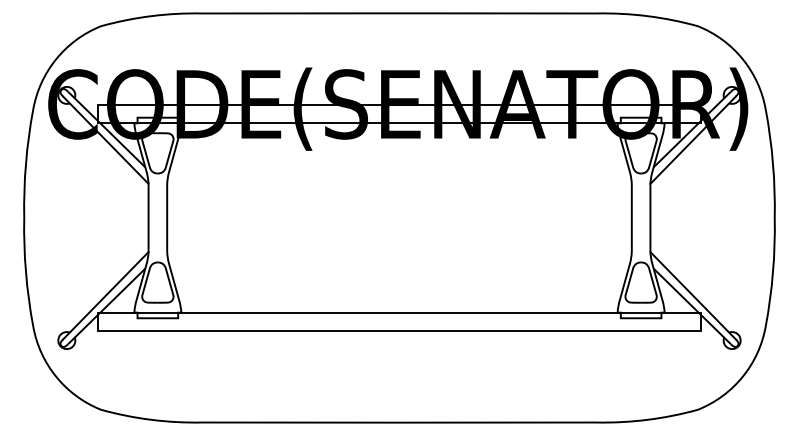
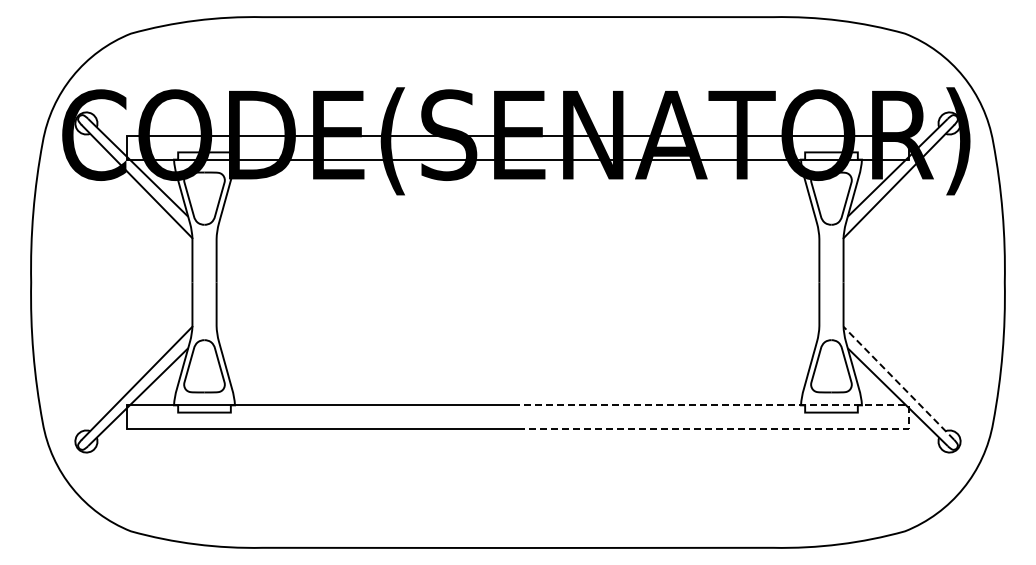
line: (692, 295) -> (898, 383), solid -> dashed
line: (701, 322) -> (909, 417), solid -> dashed

